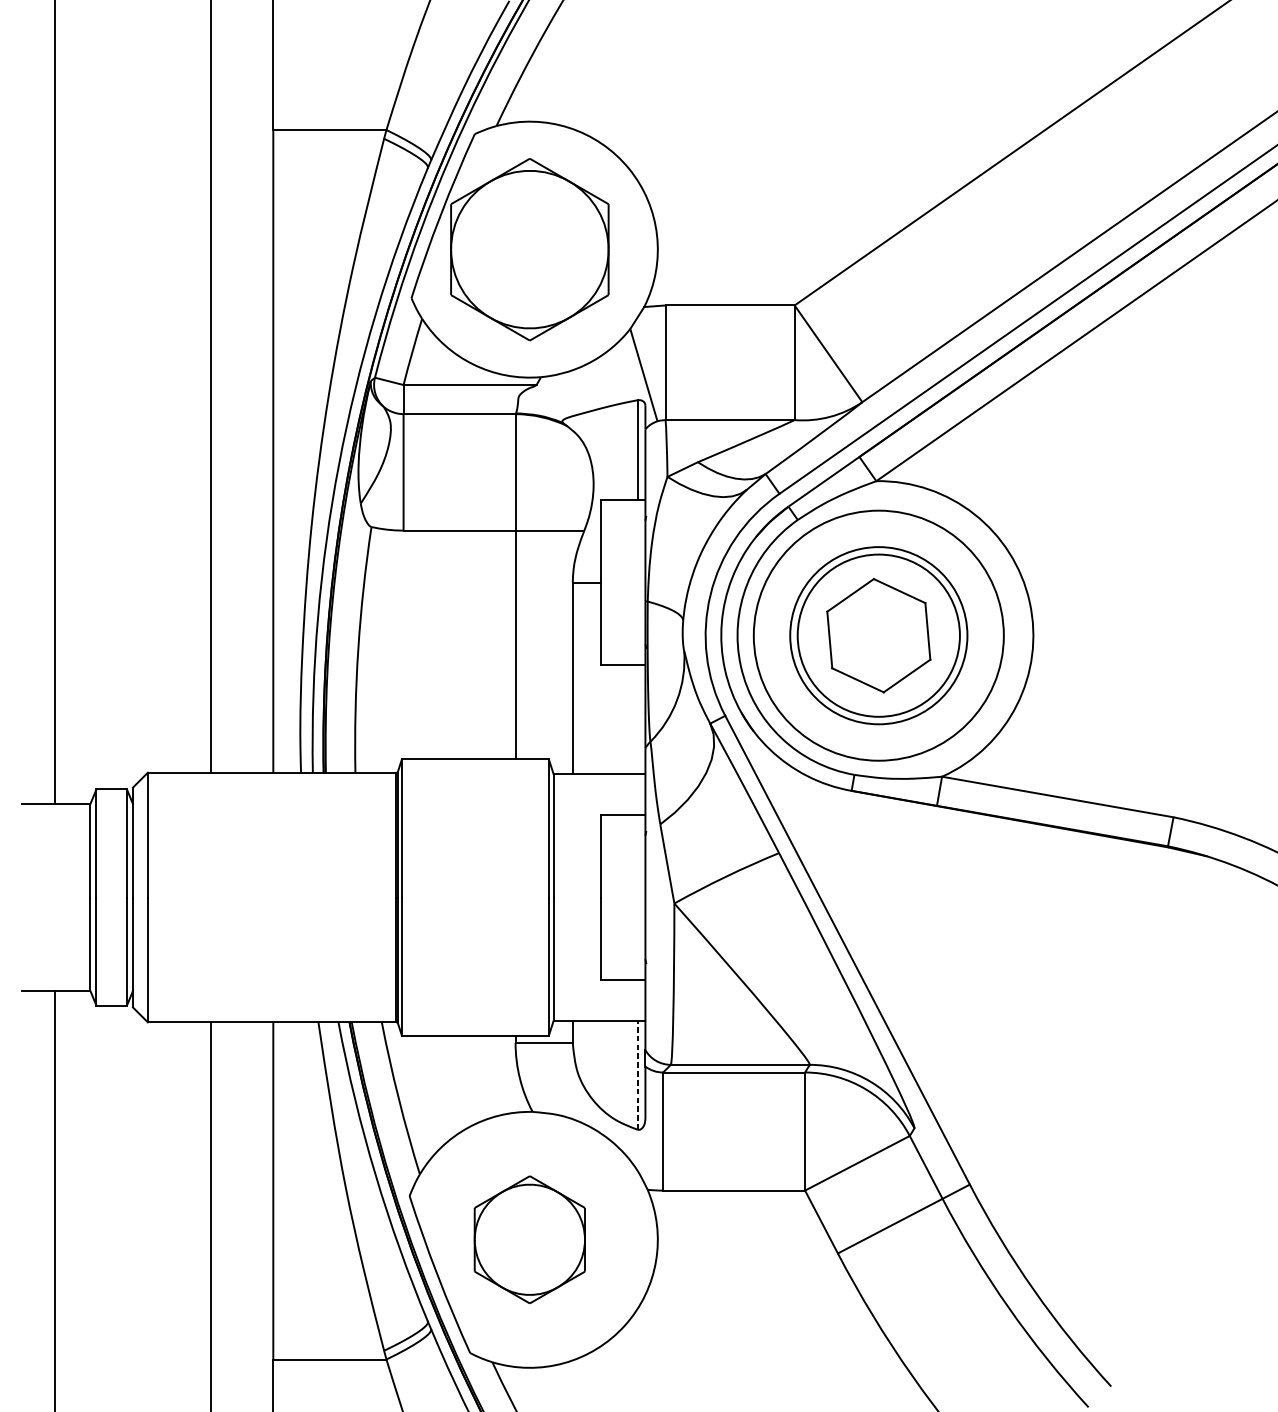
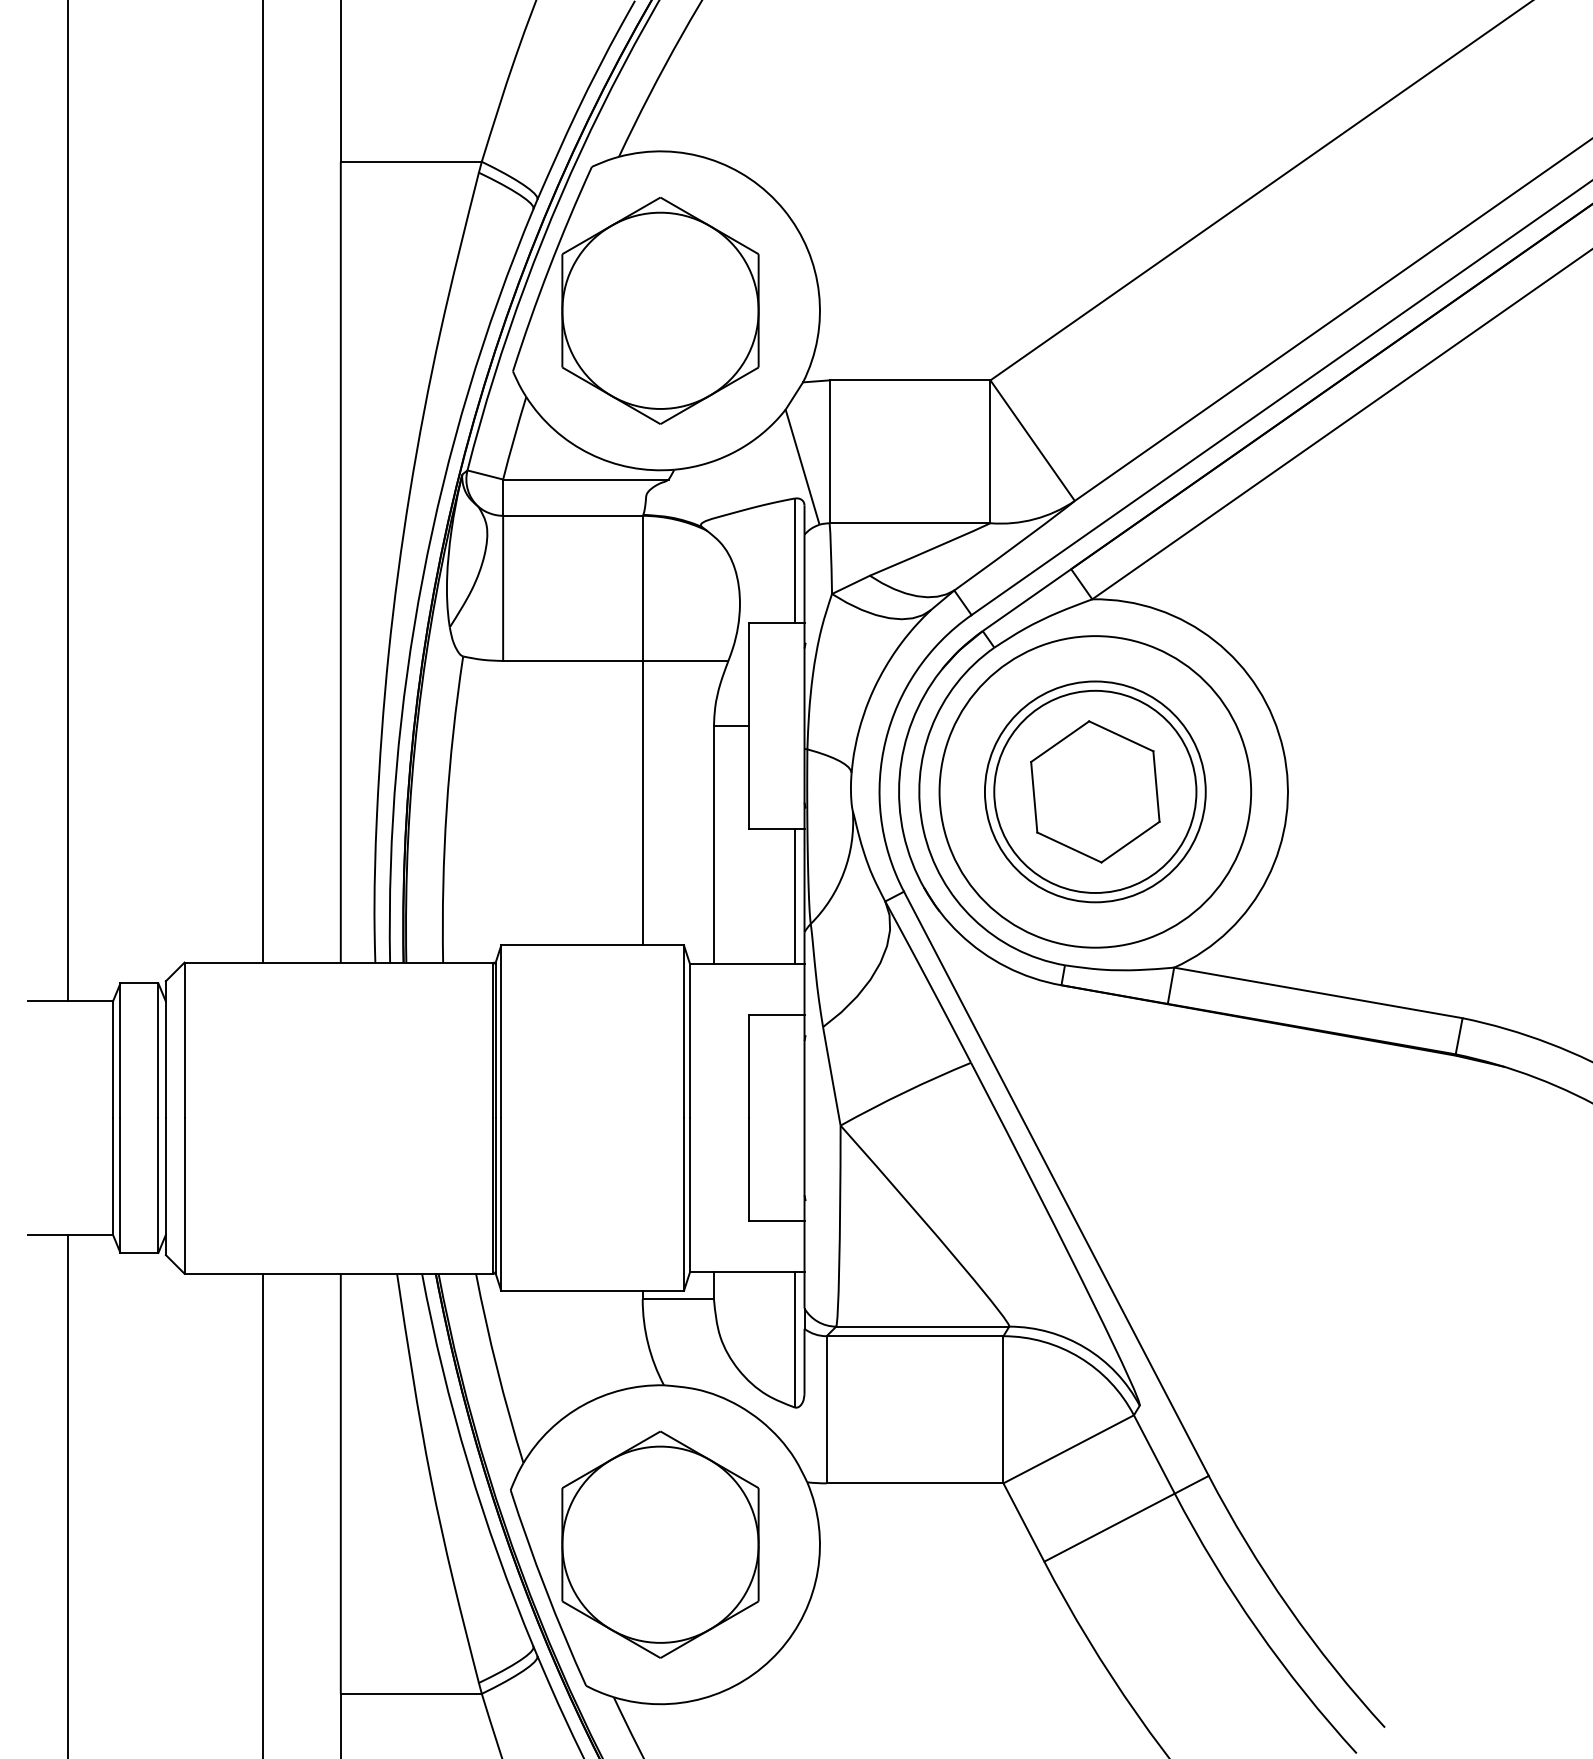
line: (637, 719) -> (794, 896), added
line: (637, 1075) -> (794, 1339), dashed -> solid
part: (529, 1239) -> (660, 1544), size x1.43

